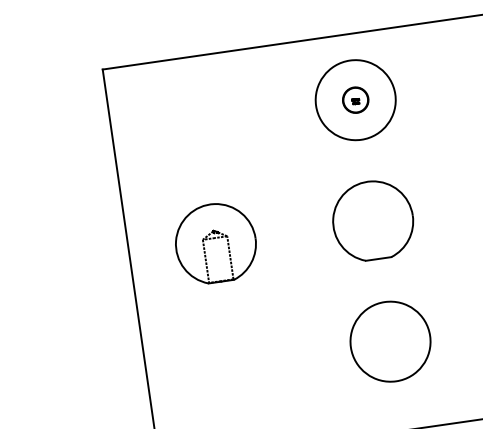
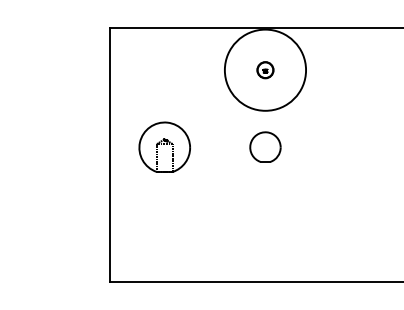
circle: (355, 99) -> (265, 69), size x1.6
part: (372, 219) -> (265, 146), size x0.6
circle: (390, 341) -> (265, 224), removed

